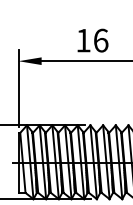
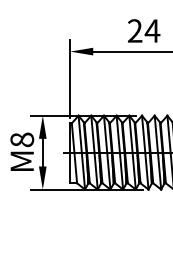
text: (91, 40) -> (143, 30), 16 -> 24

